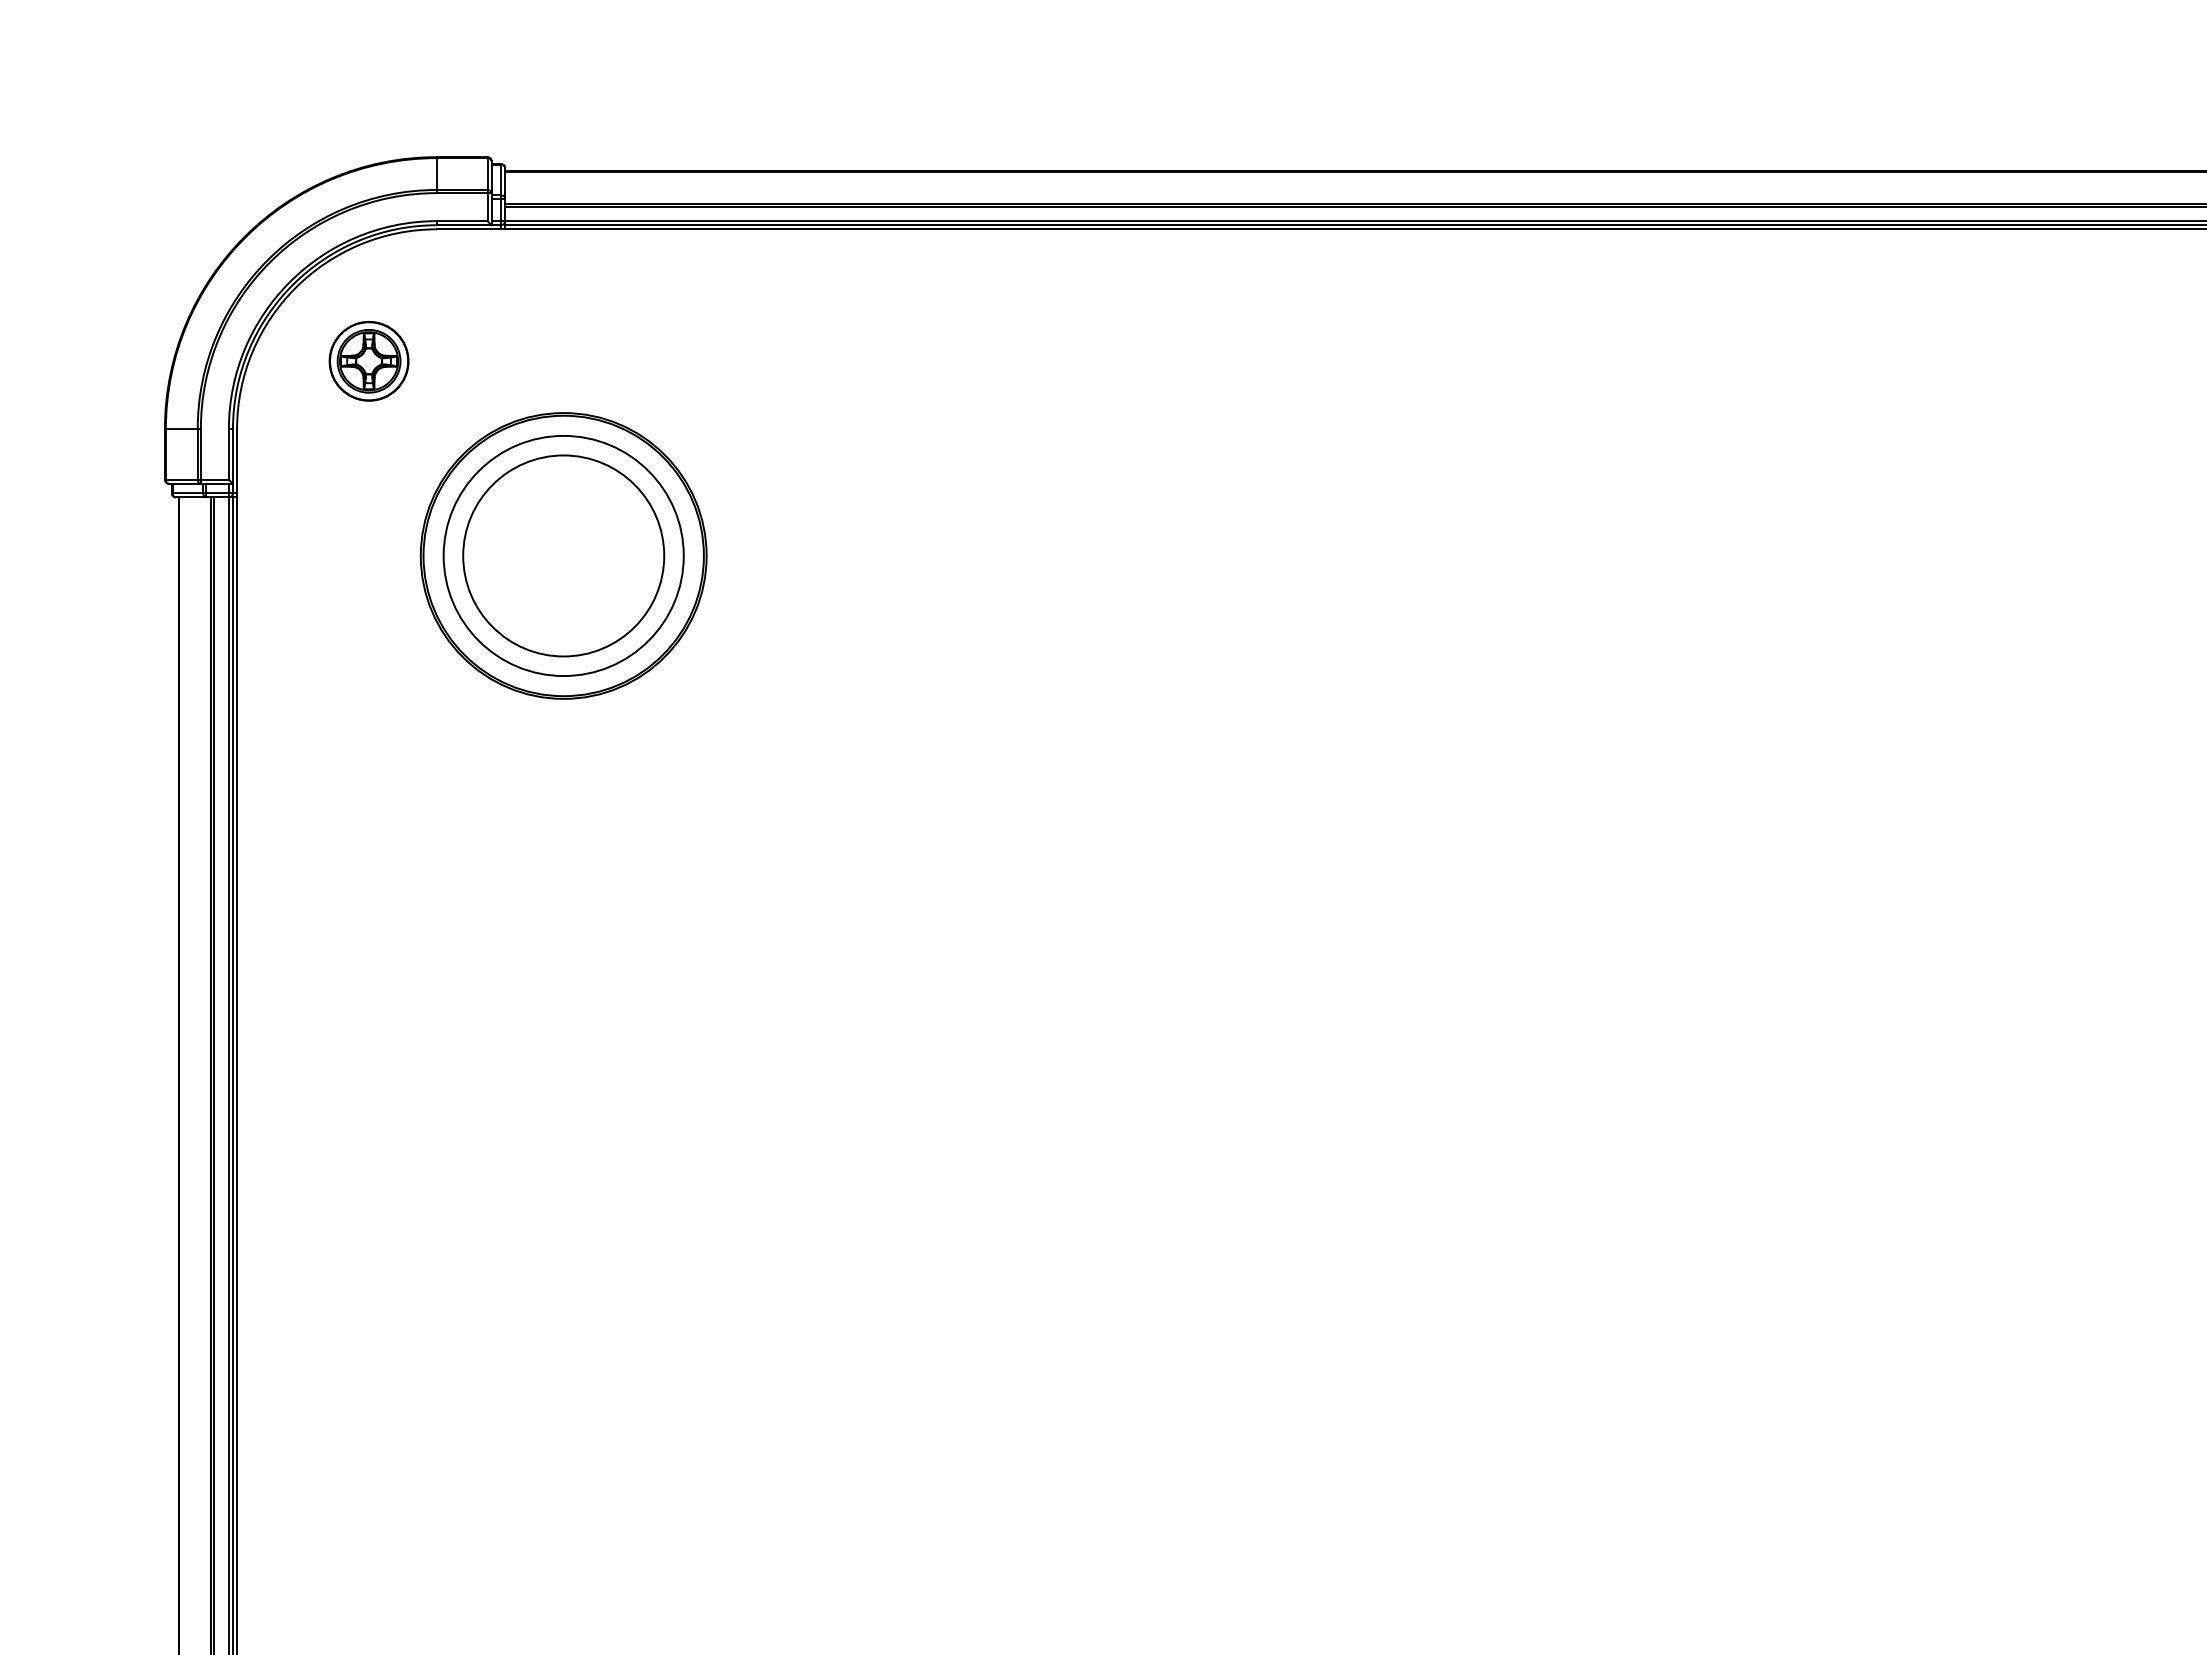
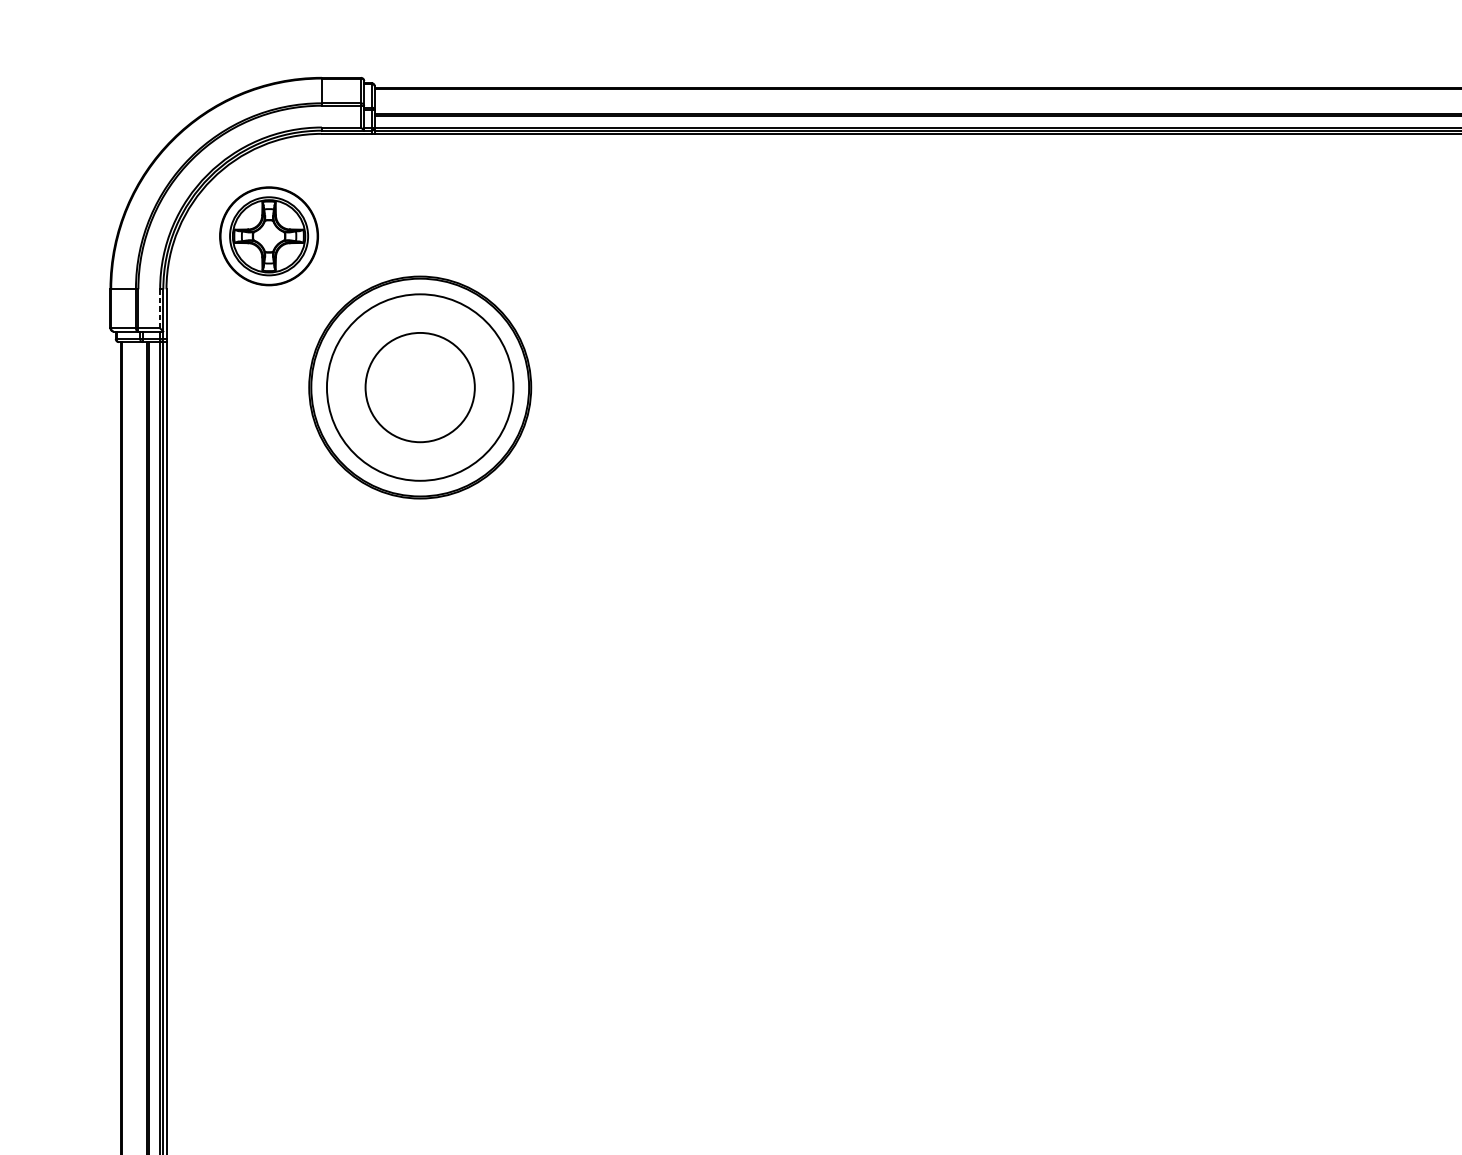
part: (368, 361) -> (268, 236), size x1.6
line: (228, 455) -> (159, 309), solid -> dashed
circle: (563, 555) -> (420, 387), size x0.7

